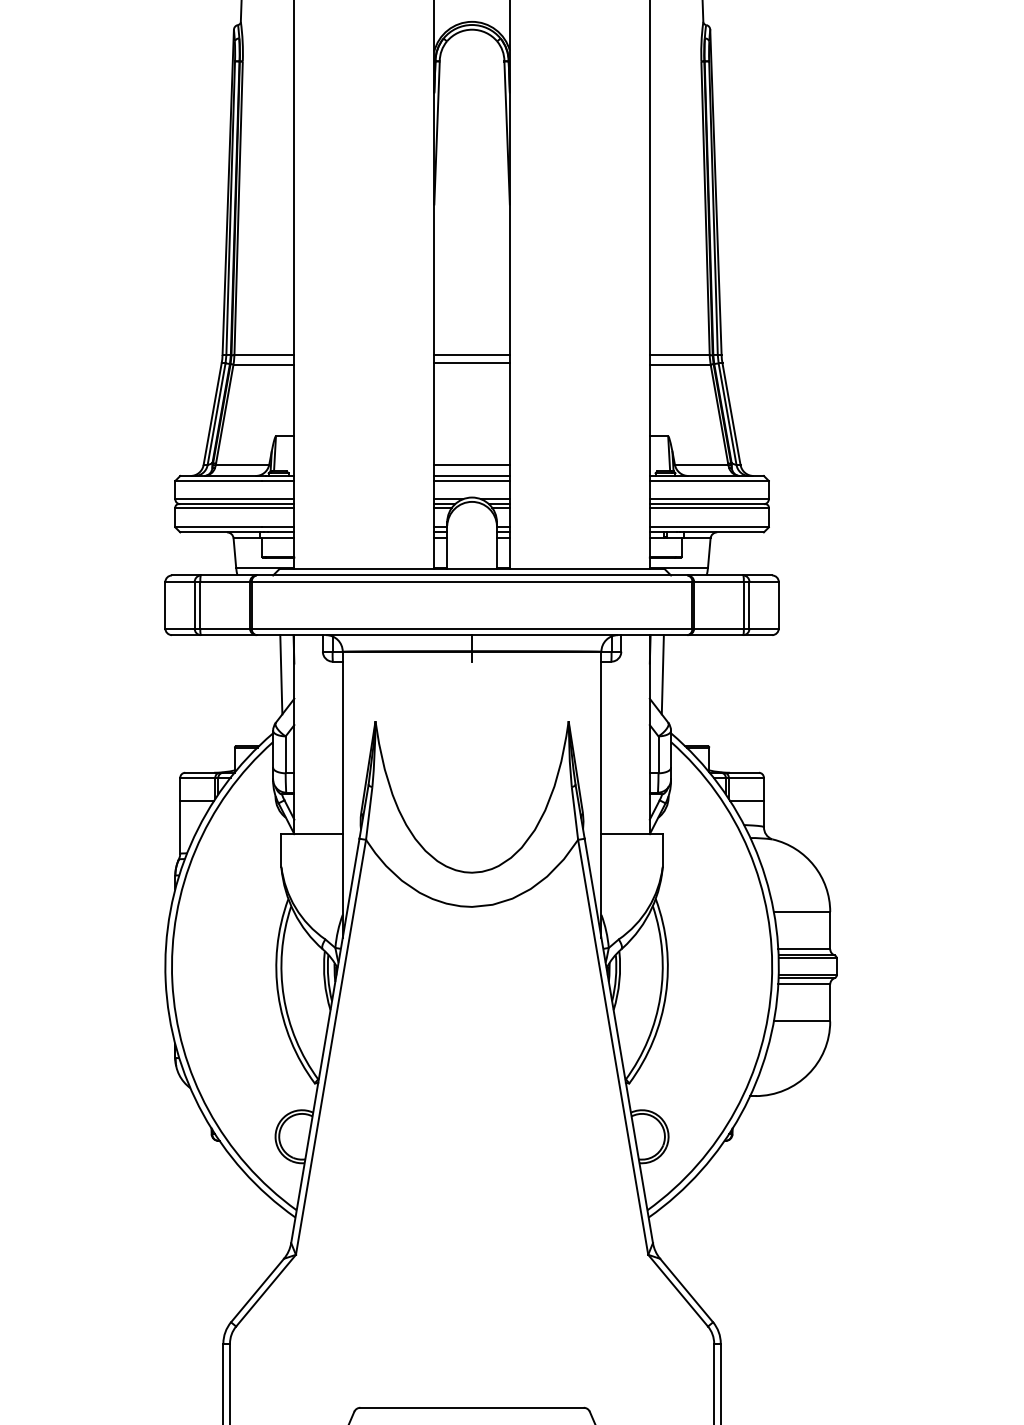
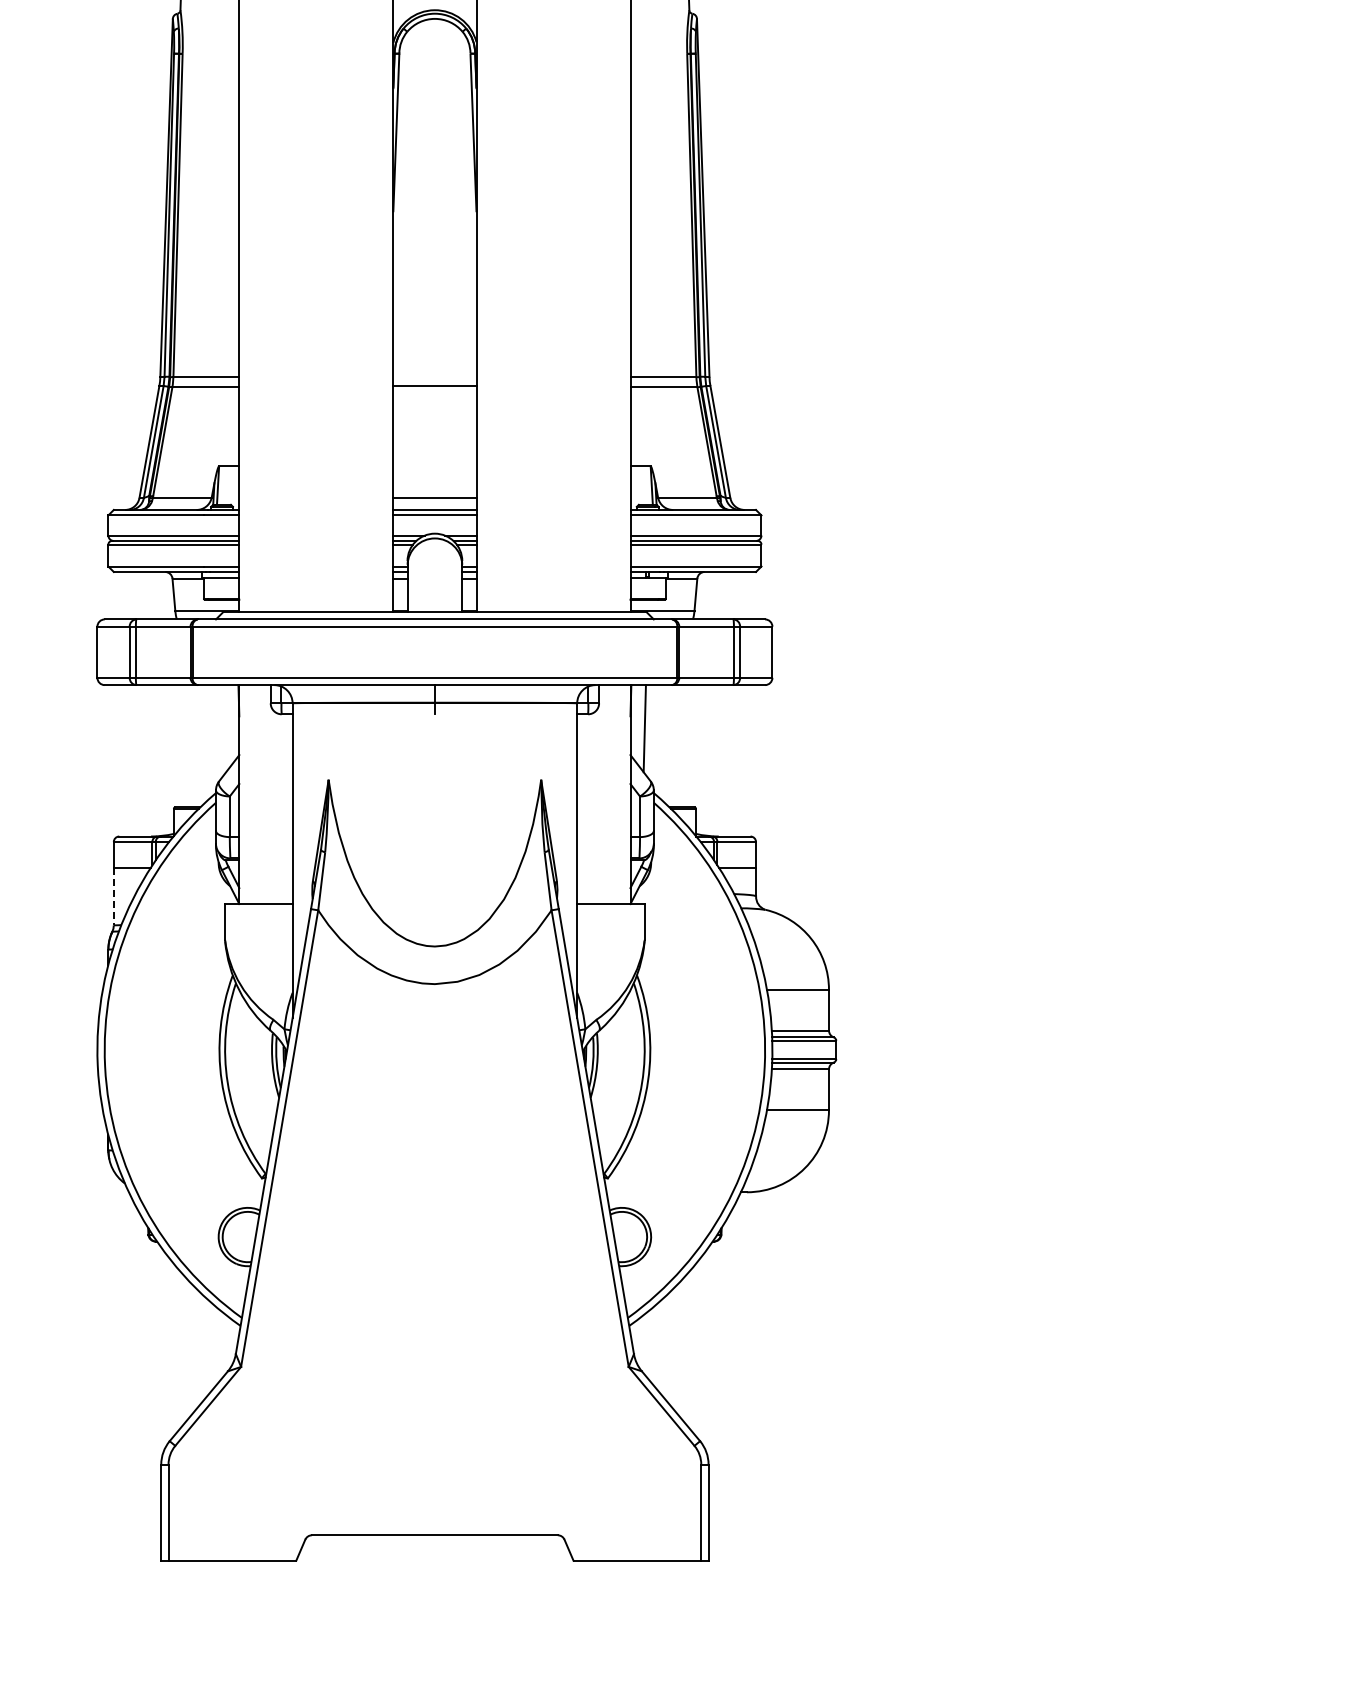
line: (471, 354) -> (434, 376), removed
line: (280, 674) -> (224, 728), removed
line: (179, 827) -> (113, 896), solid -> dashed

